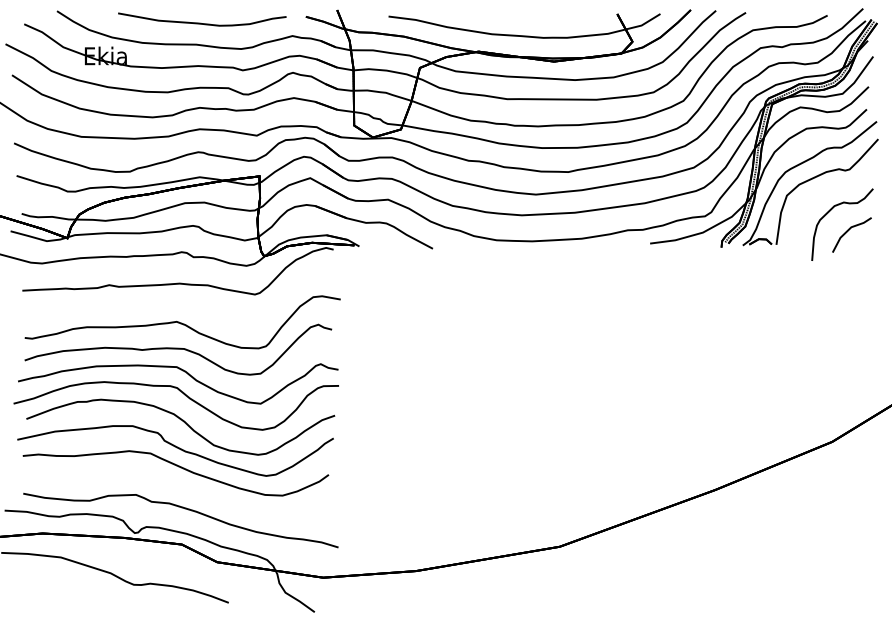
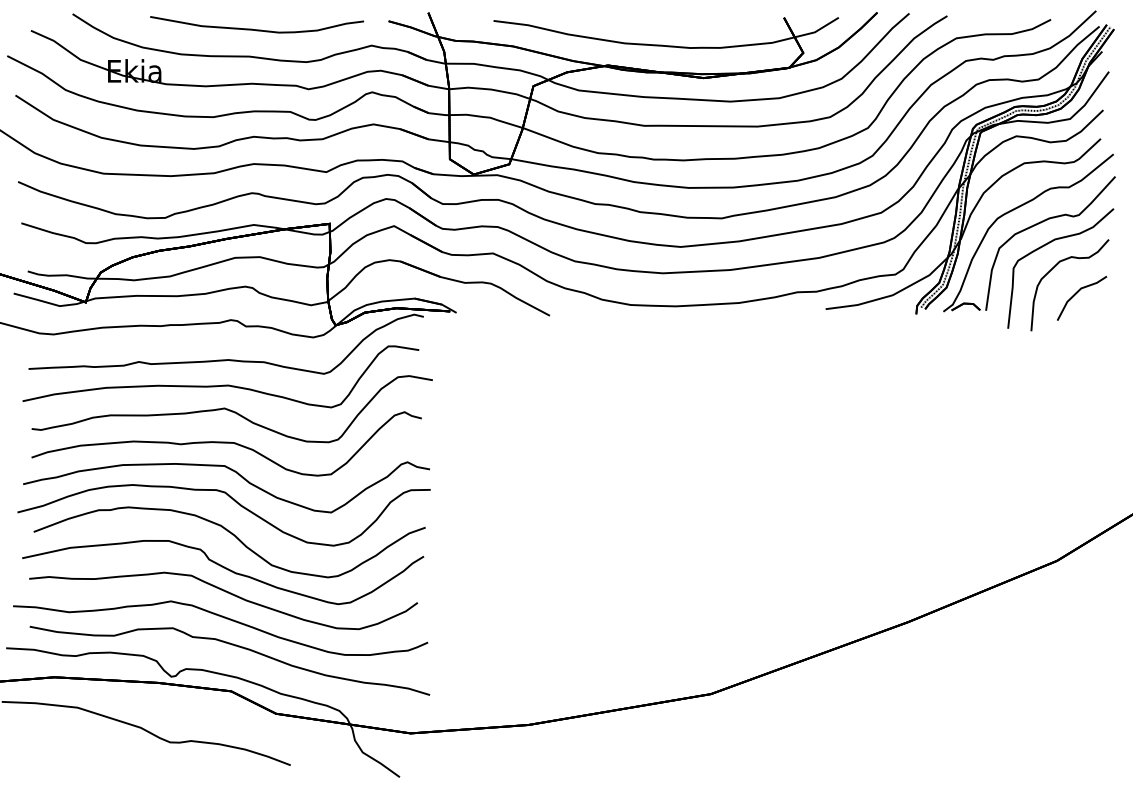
curve: (825, 192) -> (1048, 244), added
curve: (175, 302) -> (223, 384), added
curve: (176, 487) -> (224, 618), added

